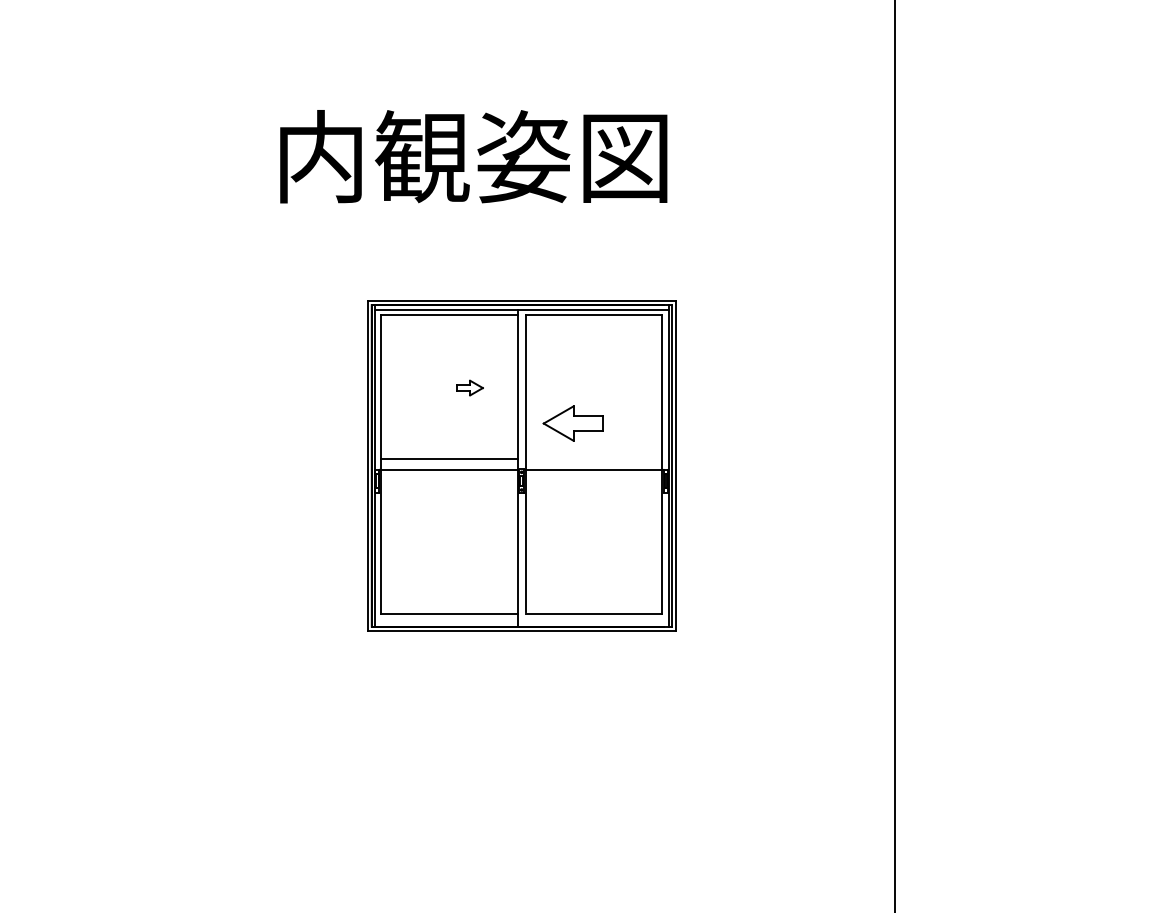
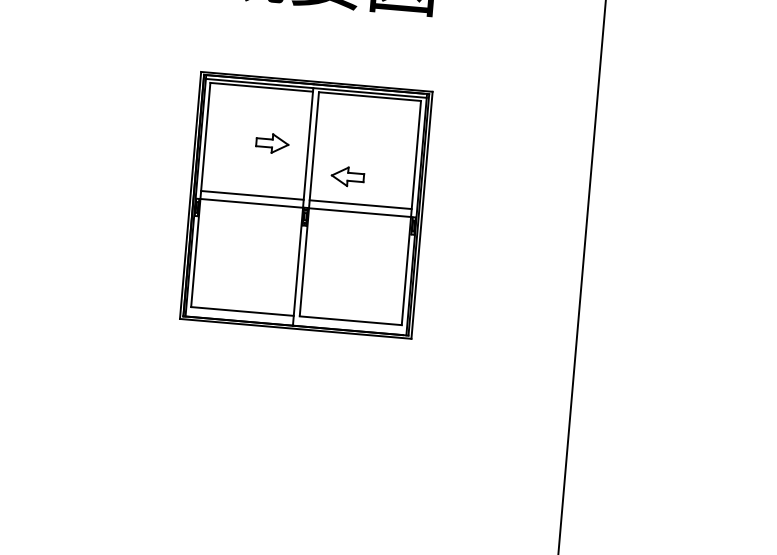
part: (470, 387) -> (272, 143), size x1.67
part: (573, 423) -> (347, 176), size x0.71
line: (593, 458) -> (360, 204), added

